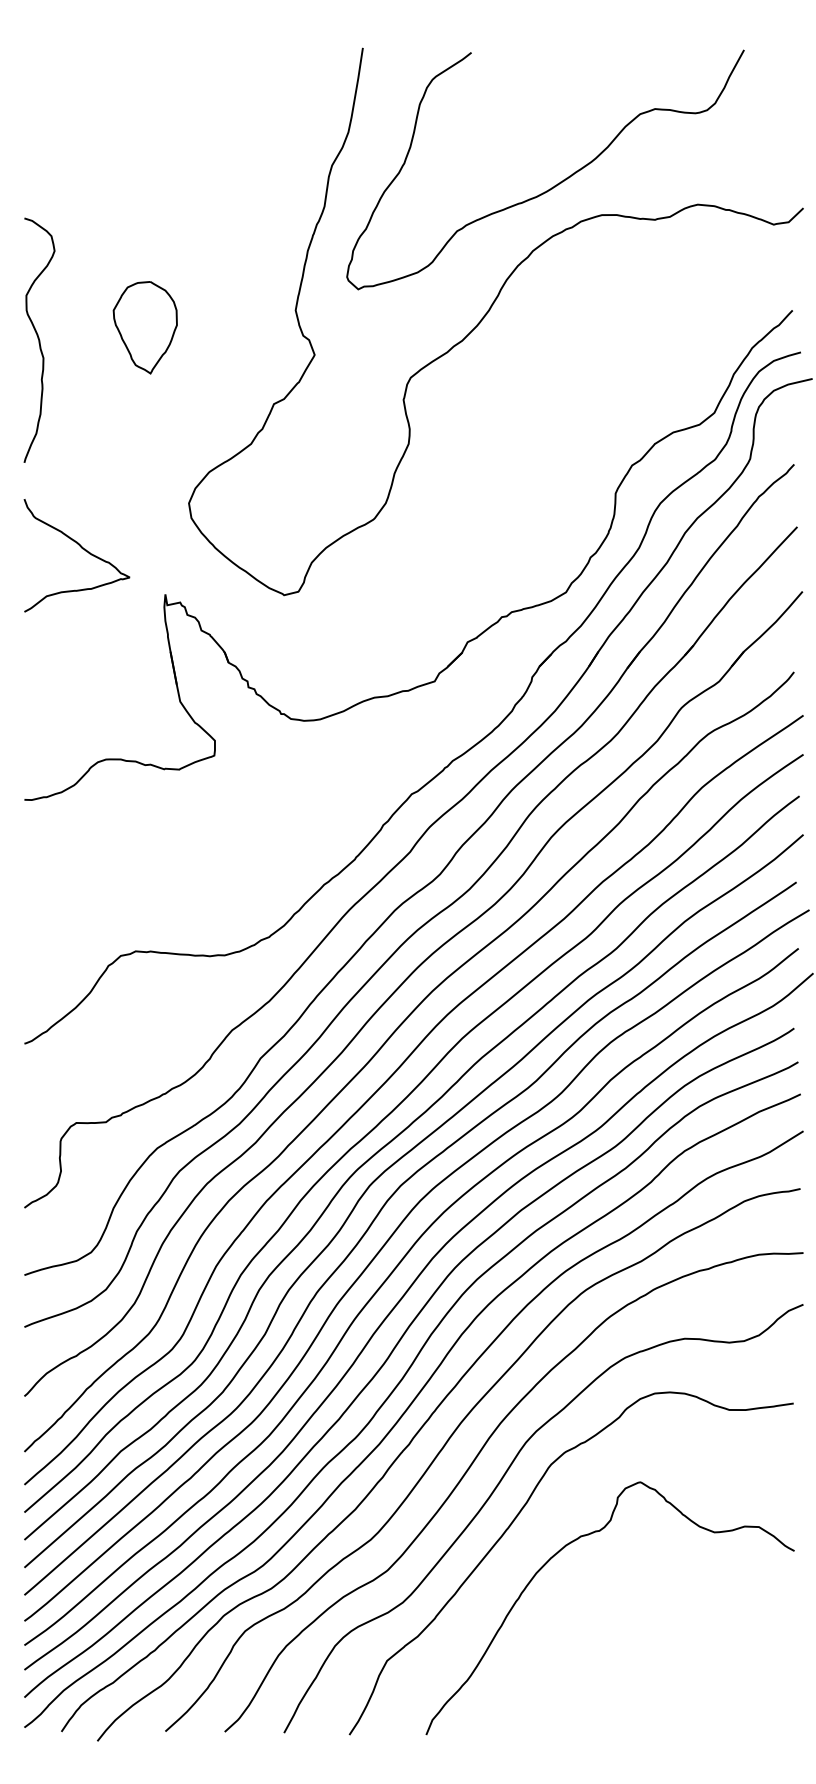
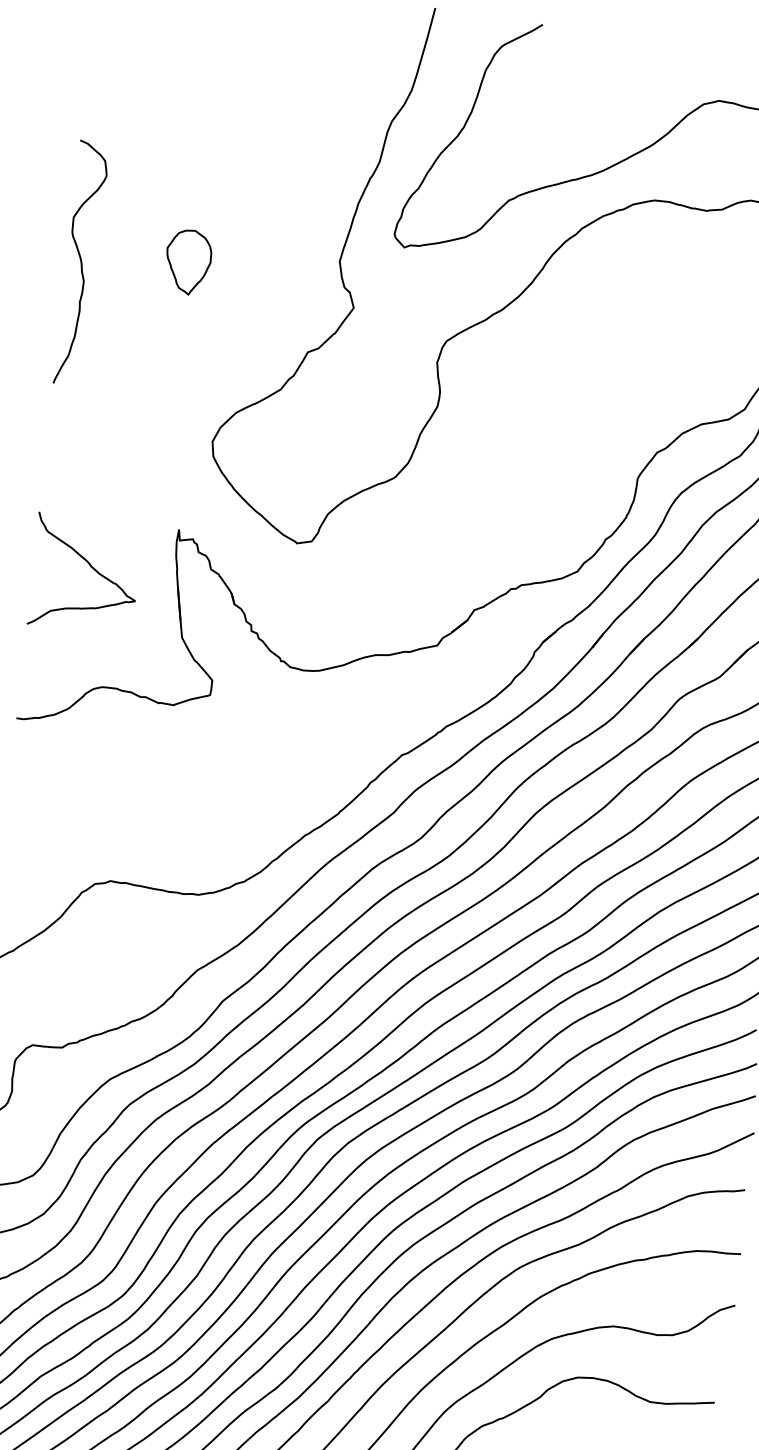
part: (144, 327) -> (187, 261), size x0.7
curve: (82, 549) -> (91, 568), moved

